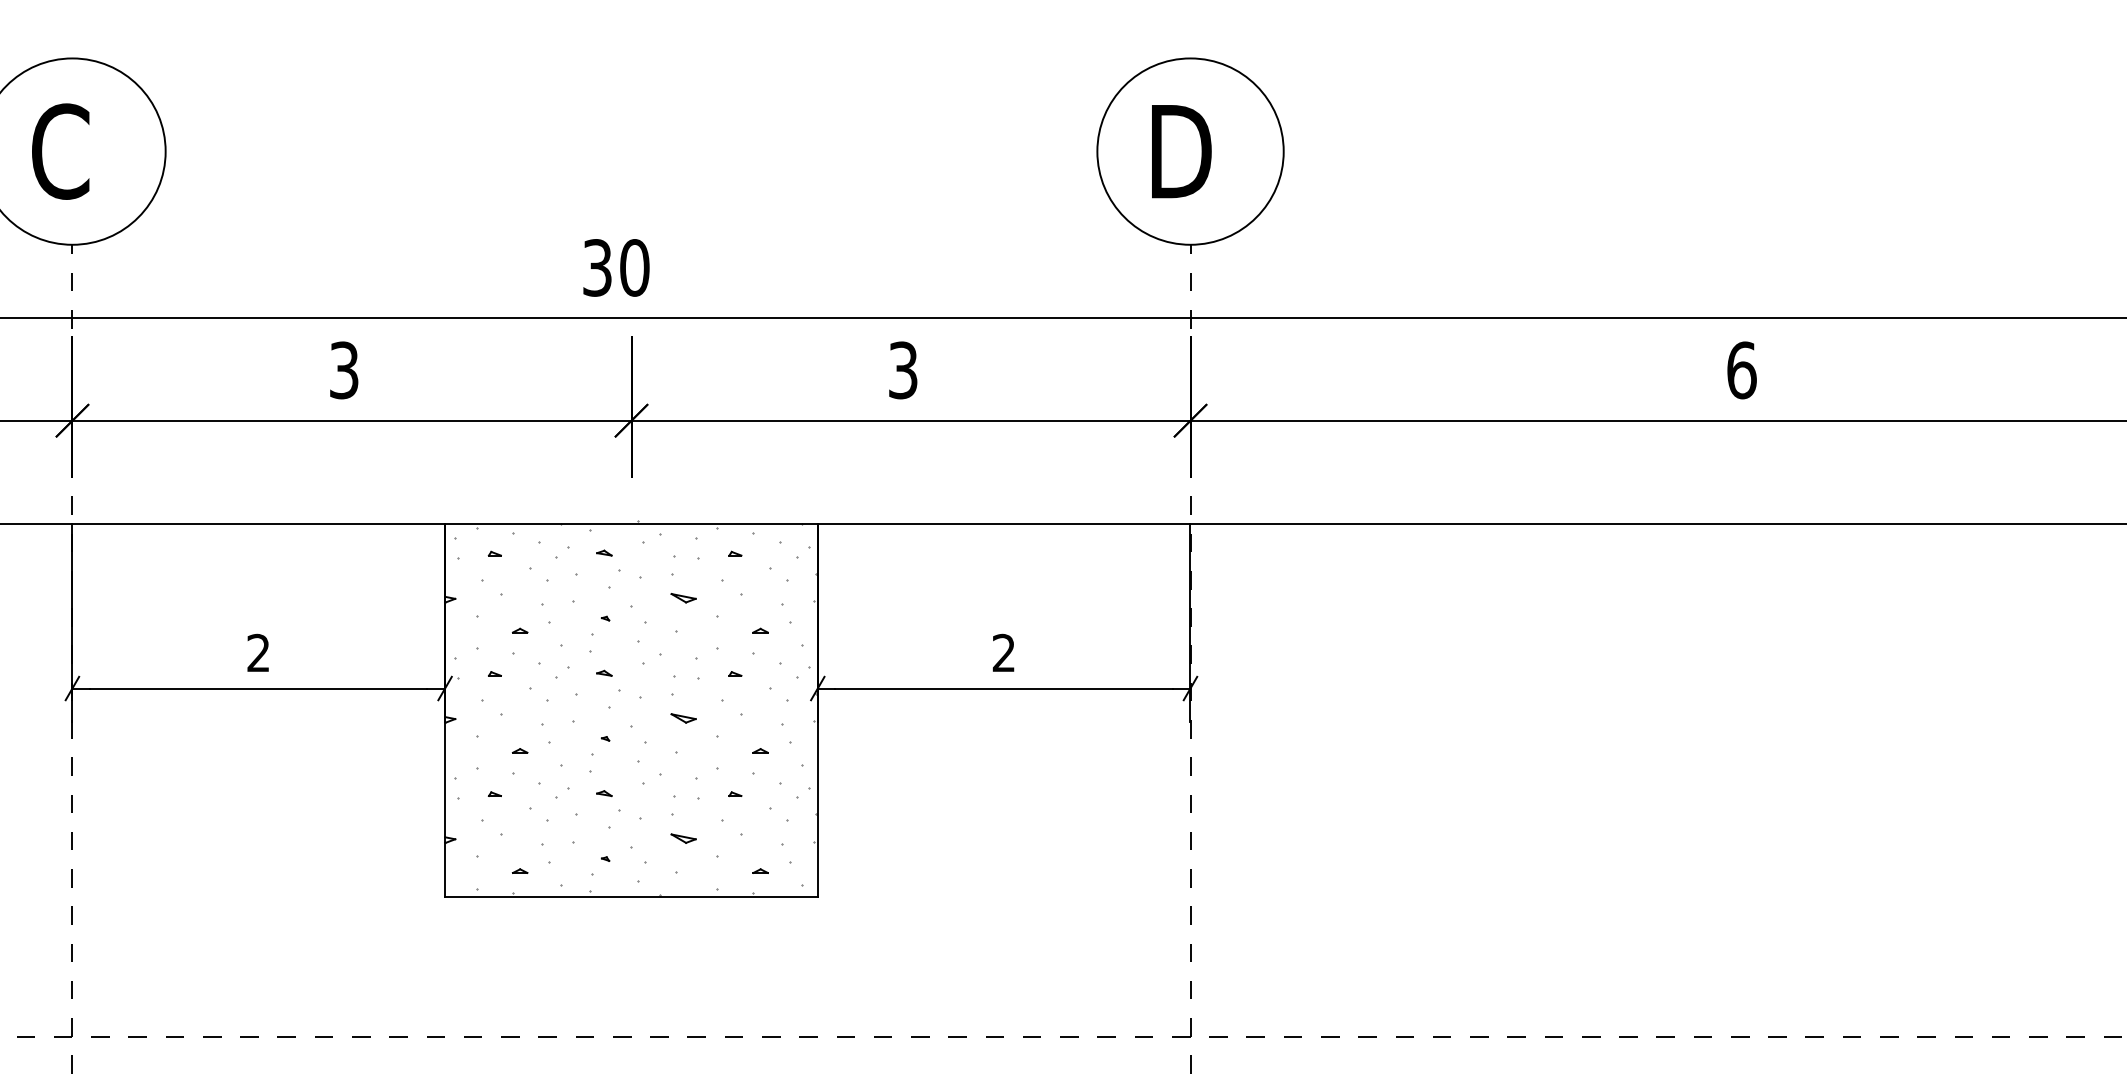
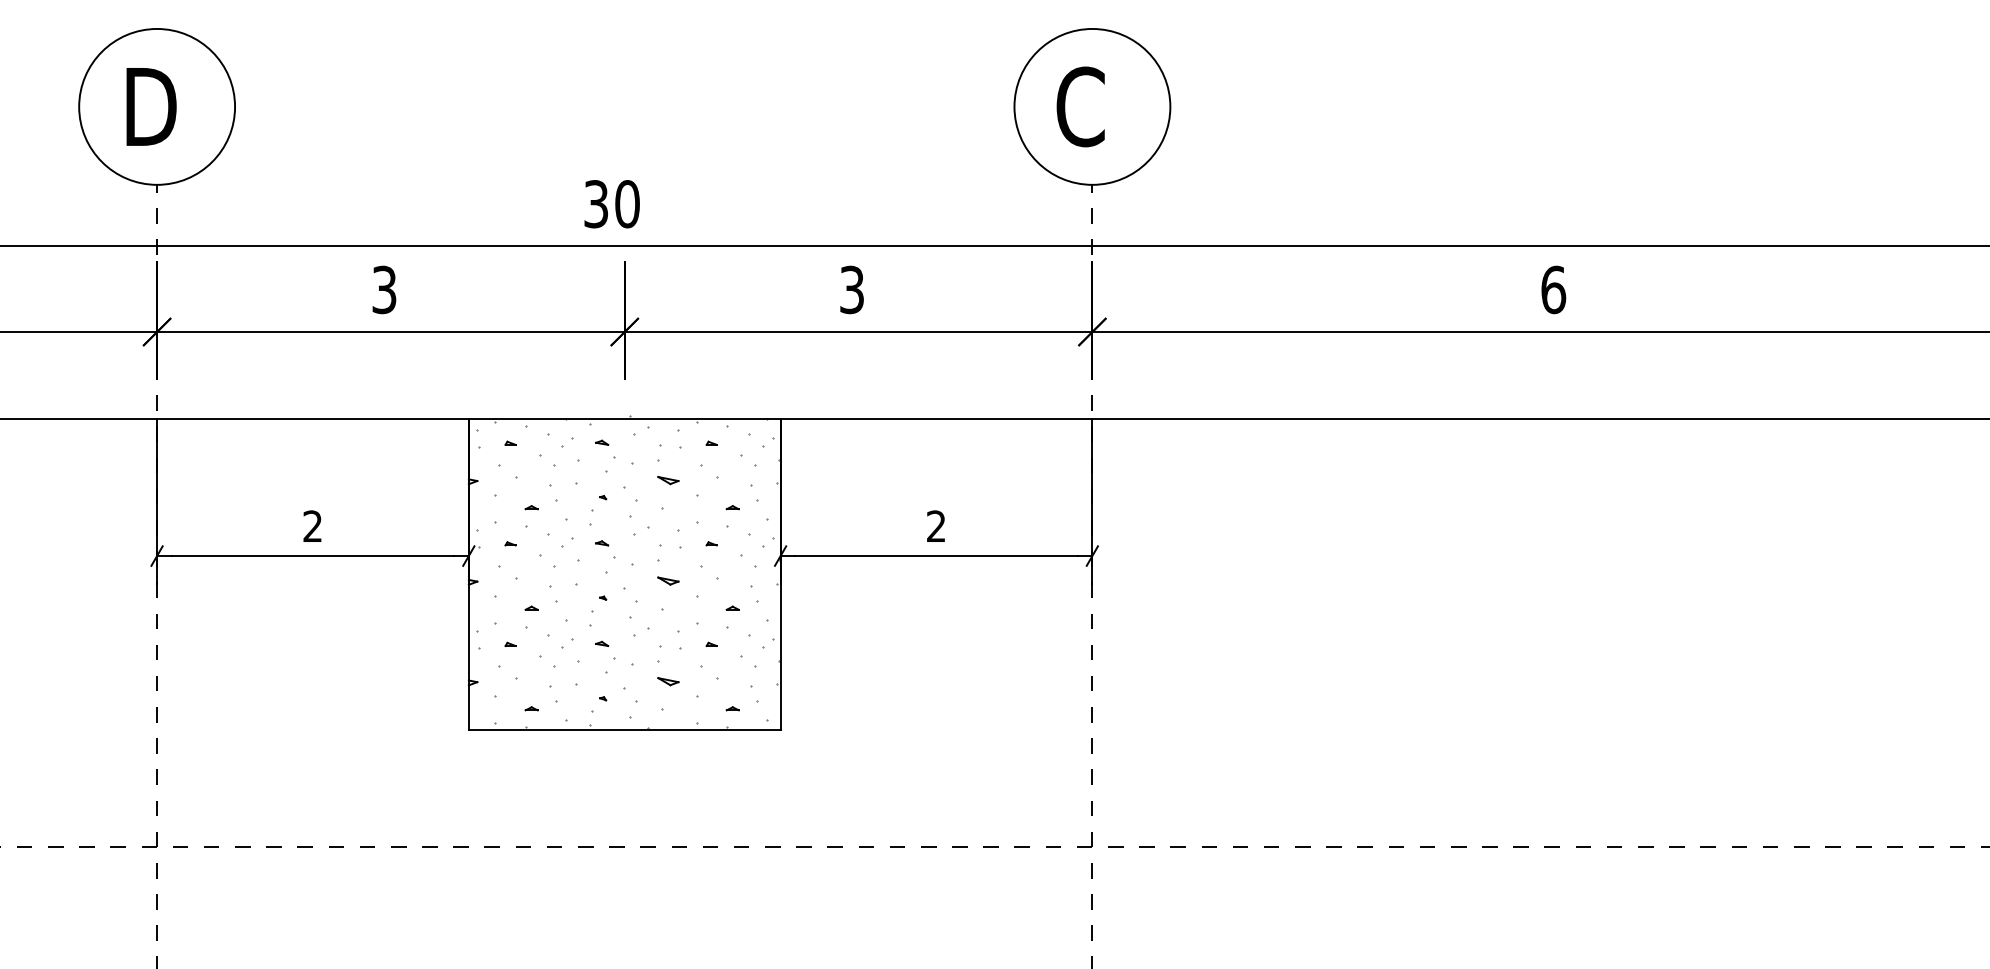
text: (63, 151) -> (149, 106), C -> D
text: (1179, 151) -> (1083, 106), D -> C

